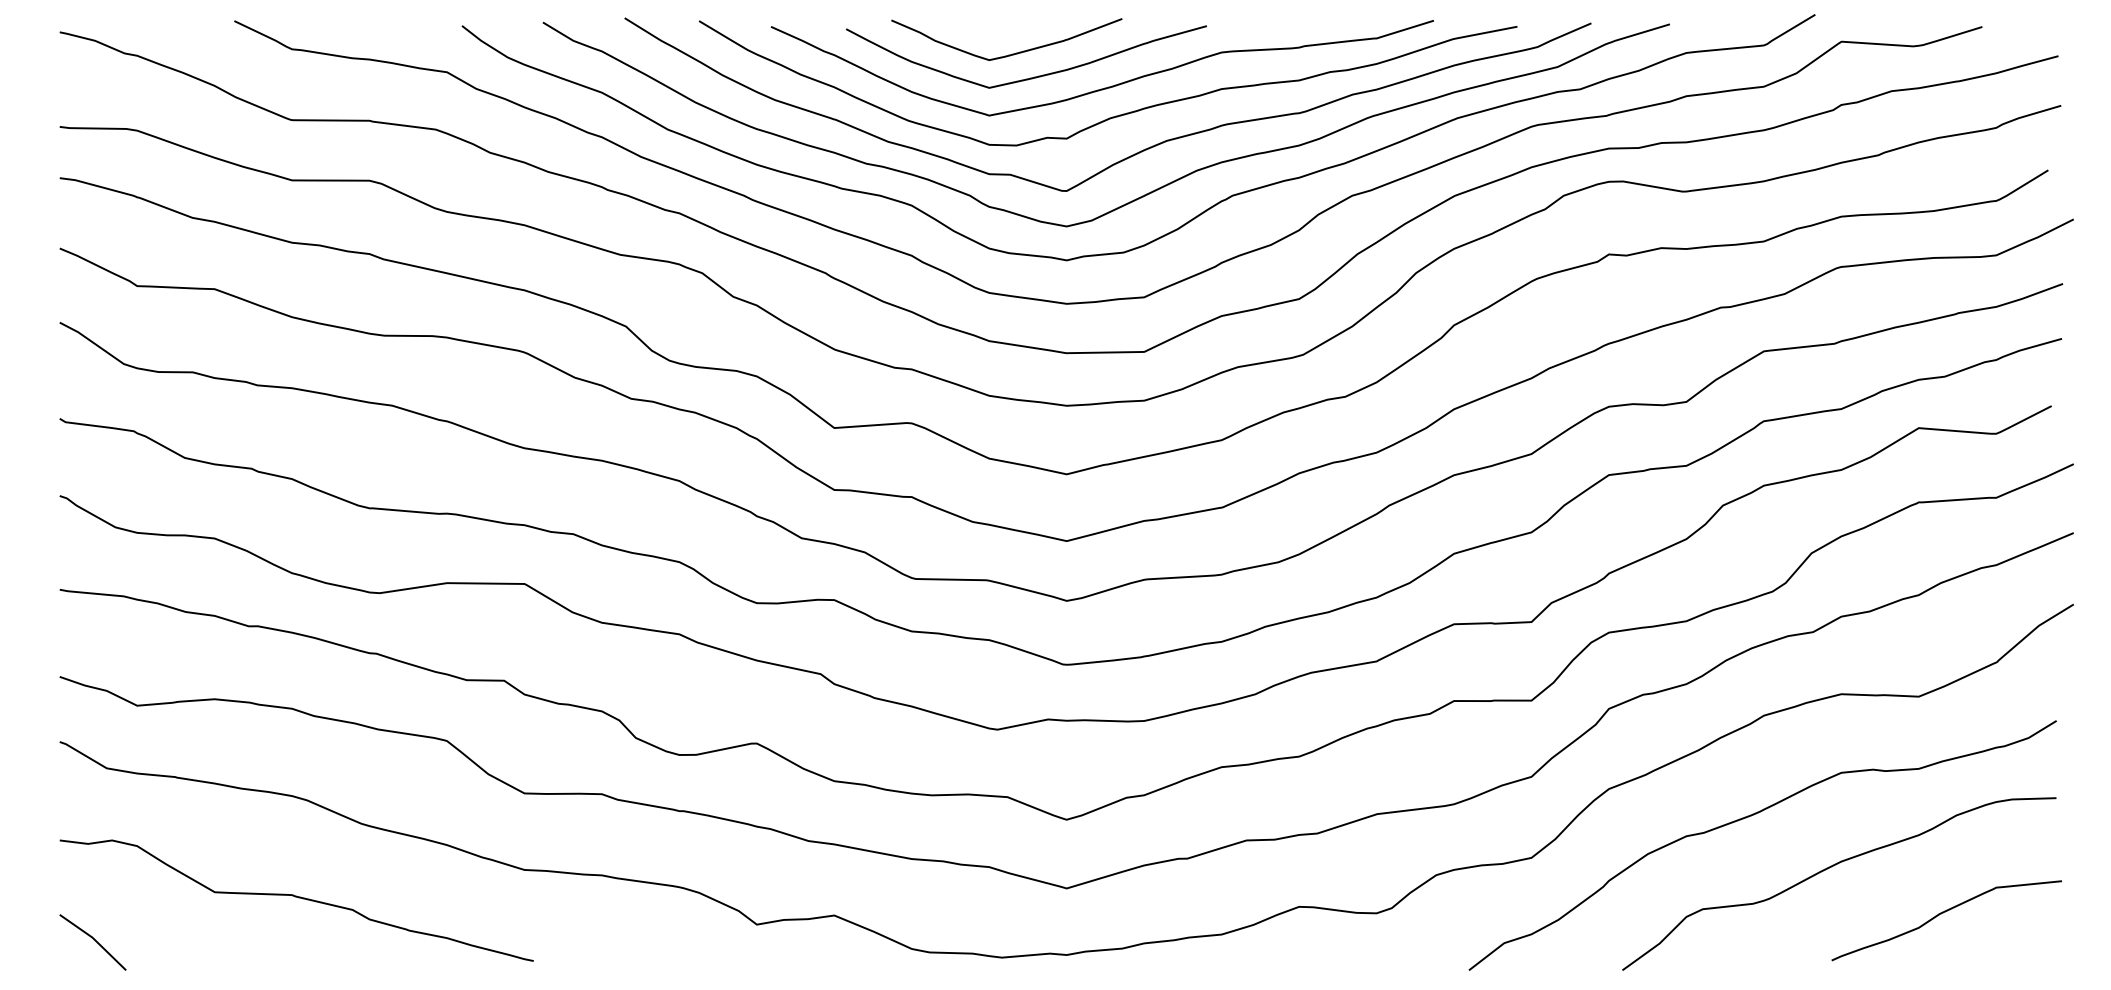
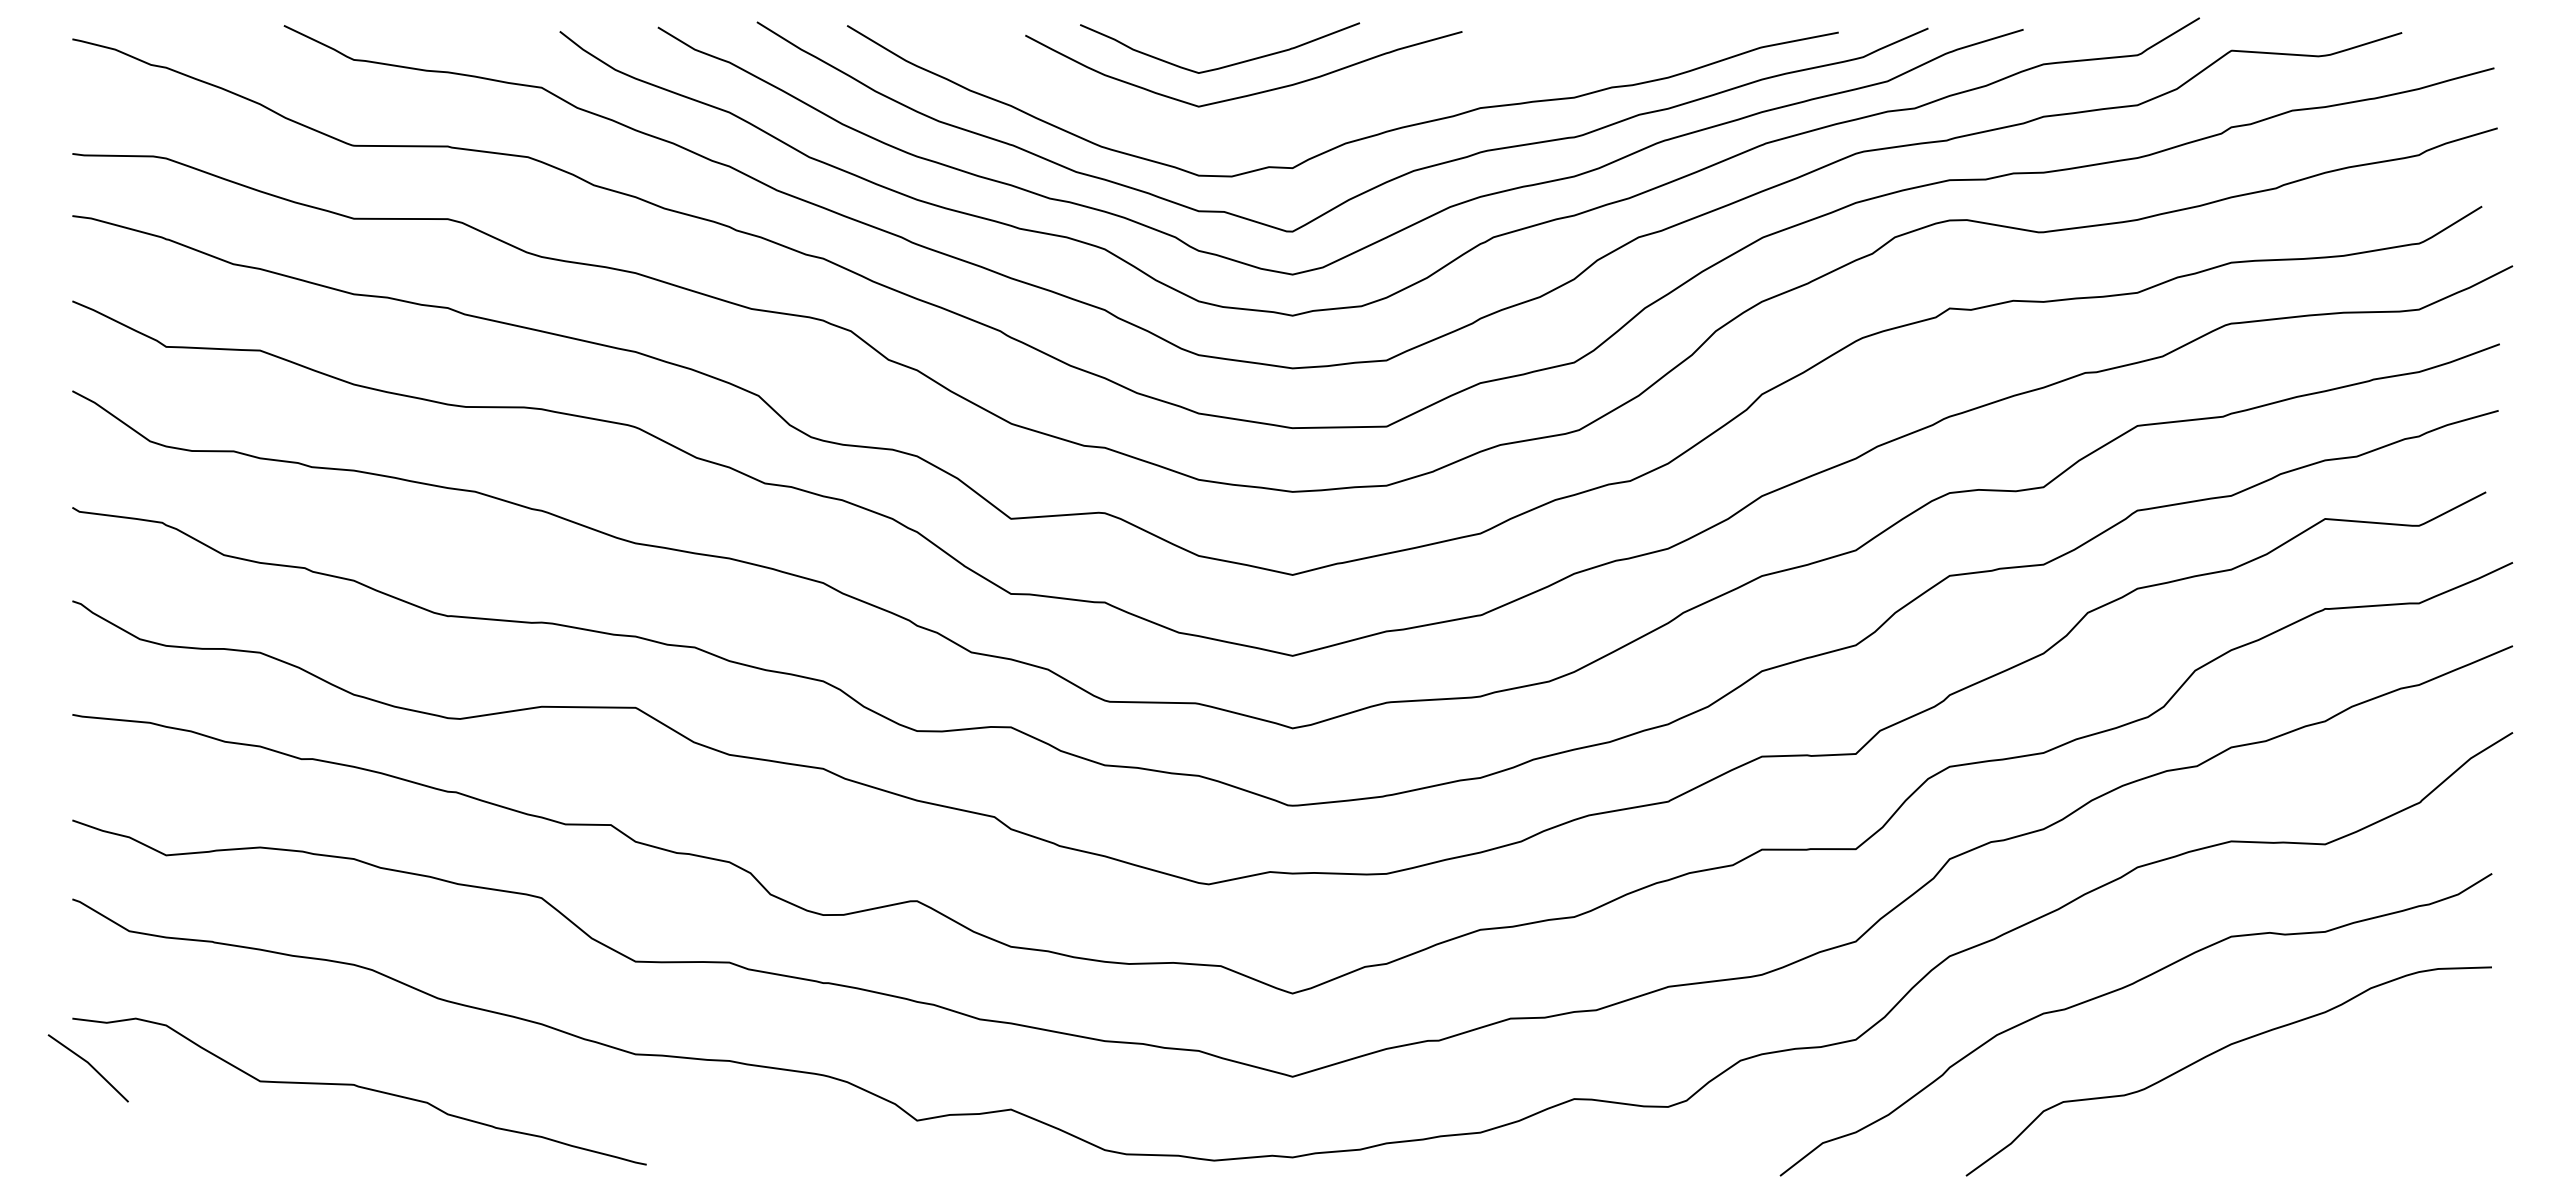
curve: (1104, 87) -> (1338, 106), removed
curve: (1943, 913) -> (2355, 1107), removed
line: (94, 940) -> (90, 1065), moved

